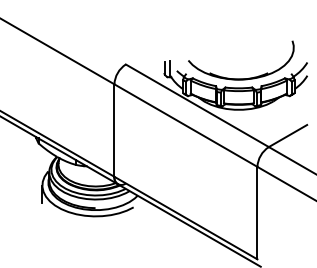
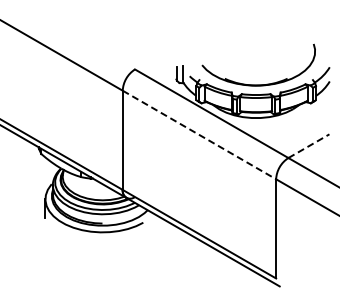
line: (185, 126) -> (199, 135), solid -> dashed
line: (287, 136) -> (308, 146), solid -> dashed

